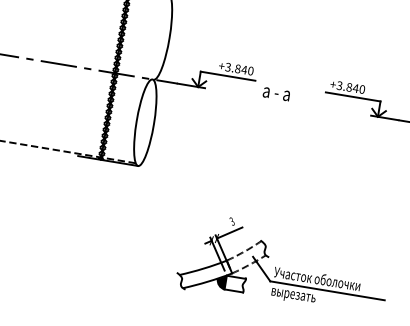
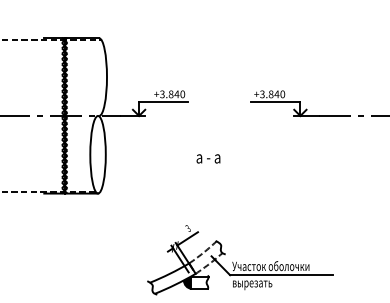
text: (276, 93) -> (208, 158), moved

